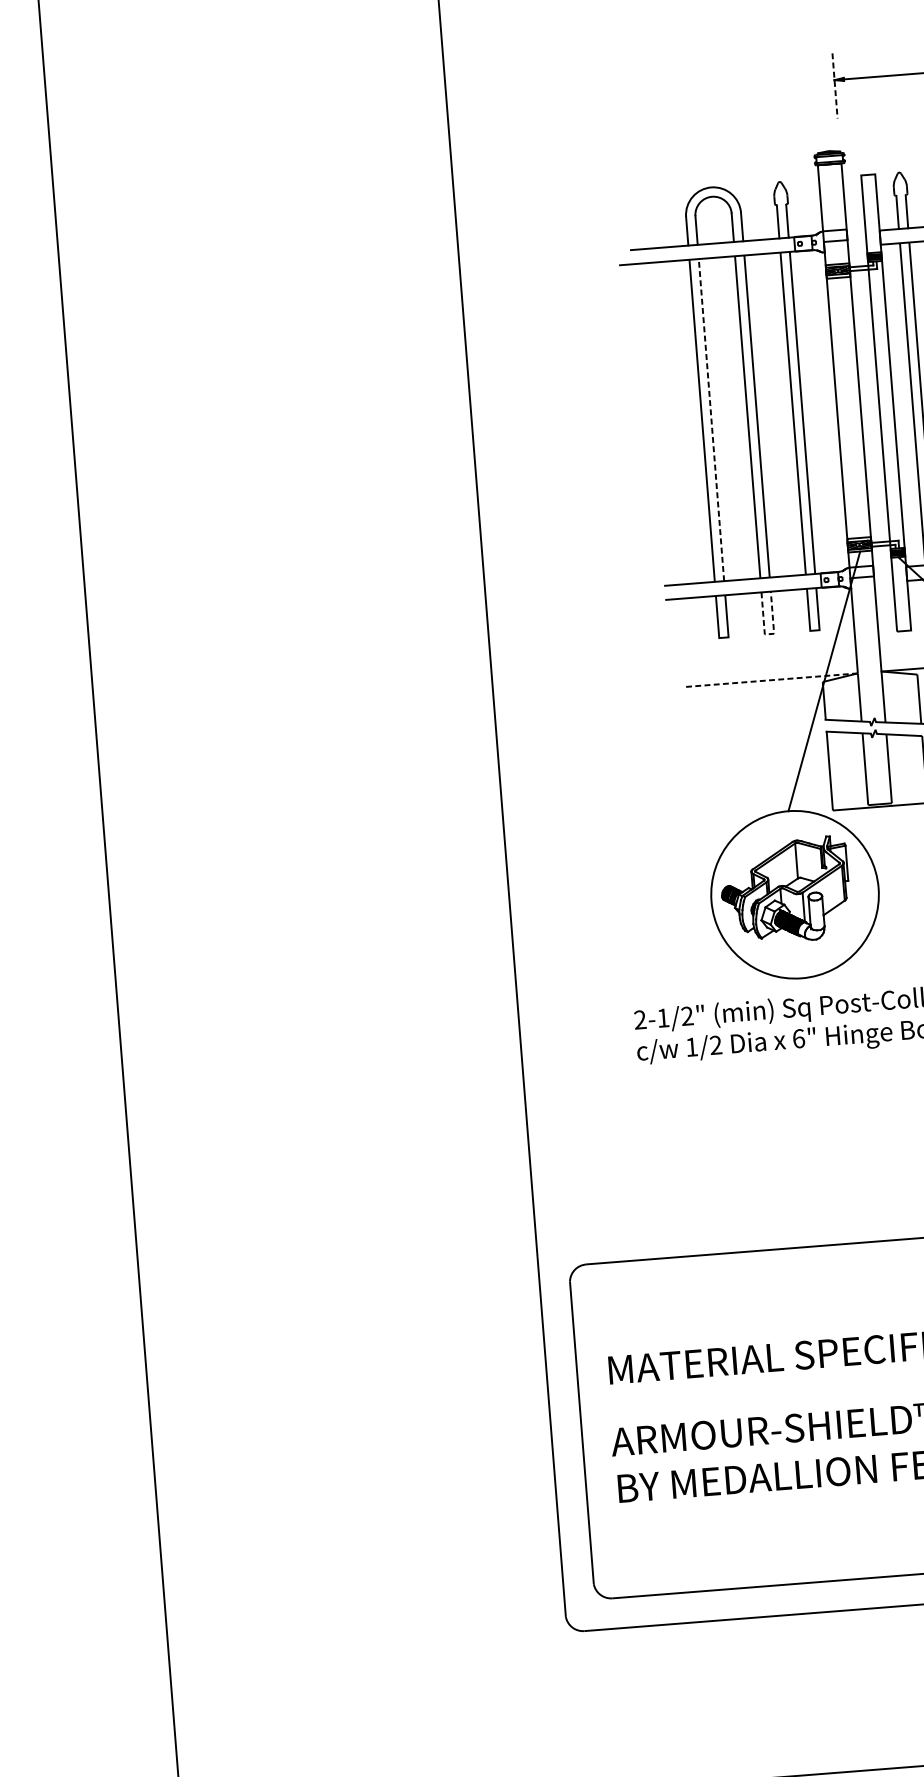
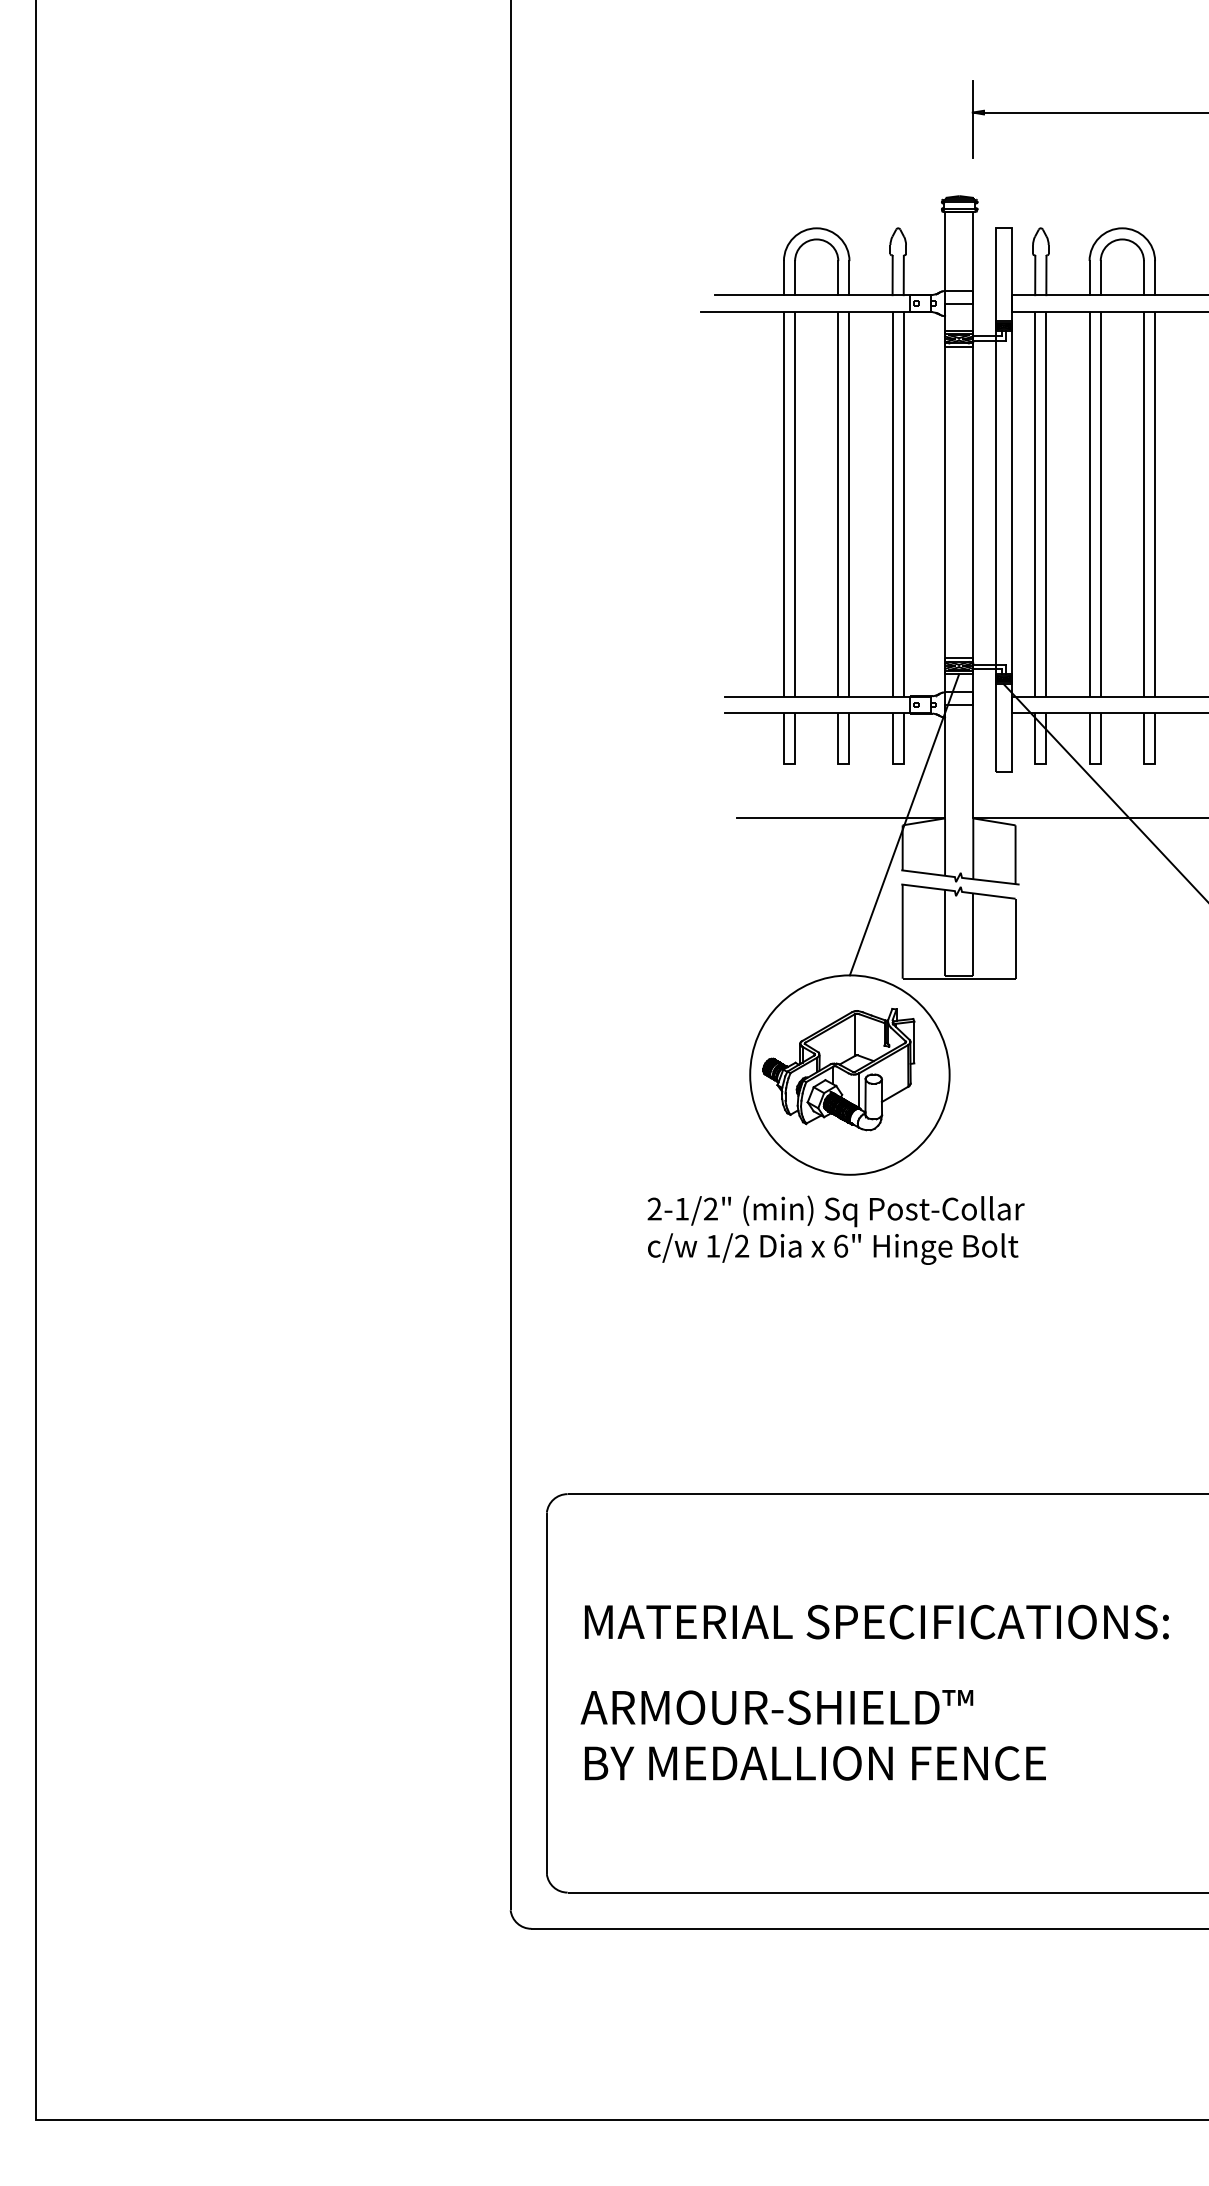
line: (834, 85) -> (972, 119), dashed -> solid
line: (711, 419) -> (795, 503), dashed -> solid
line: (769, 634) -> (843, 763), dashed -> solid
line: (770, 680) -> (840, 818), dashed -> solid

